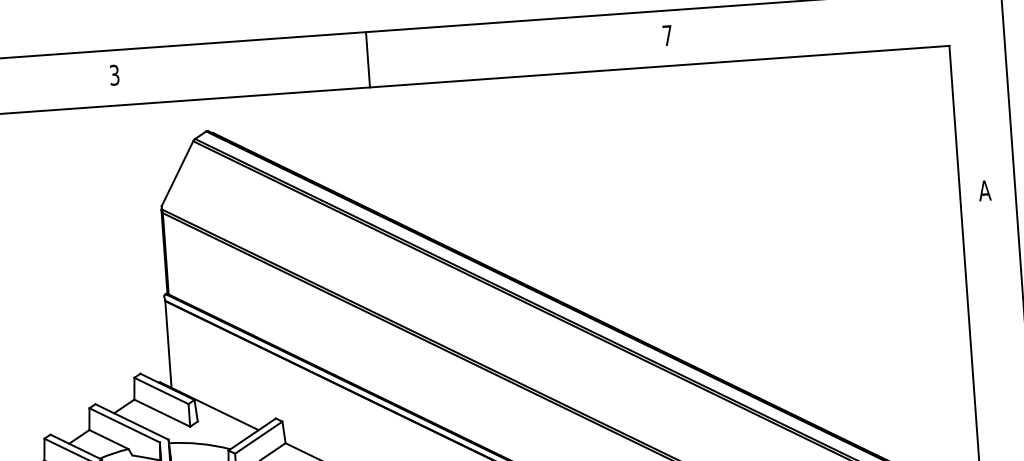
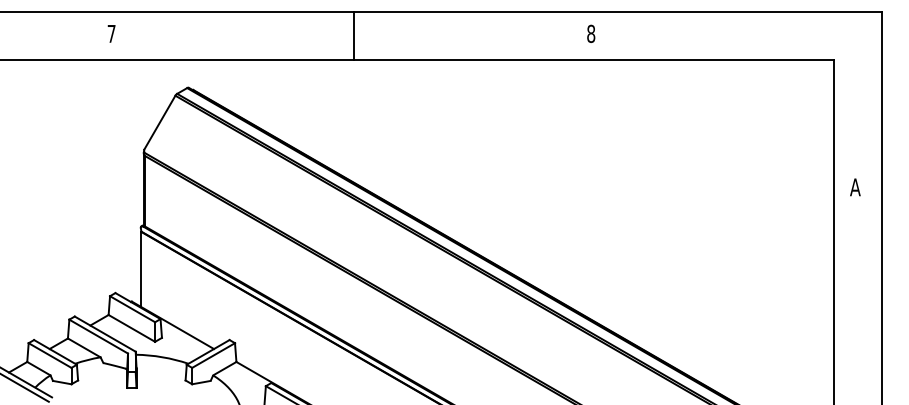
text: (667, 35) -> (591, 33), 7 -> 8
line: (368, 60) -> (354, 36), moved
text: (114, 74) -> (111, 33), 3 -> 7

